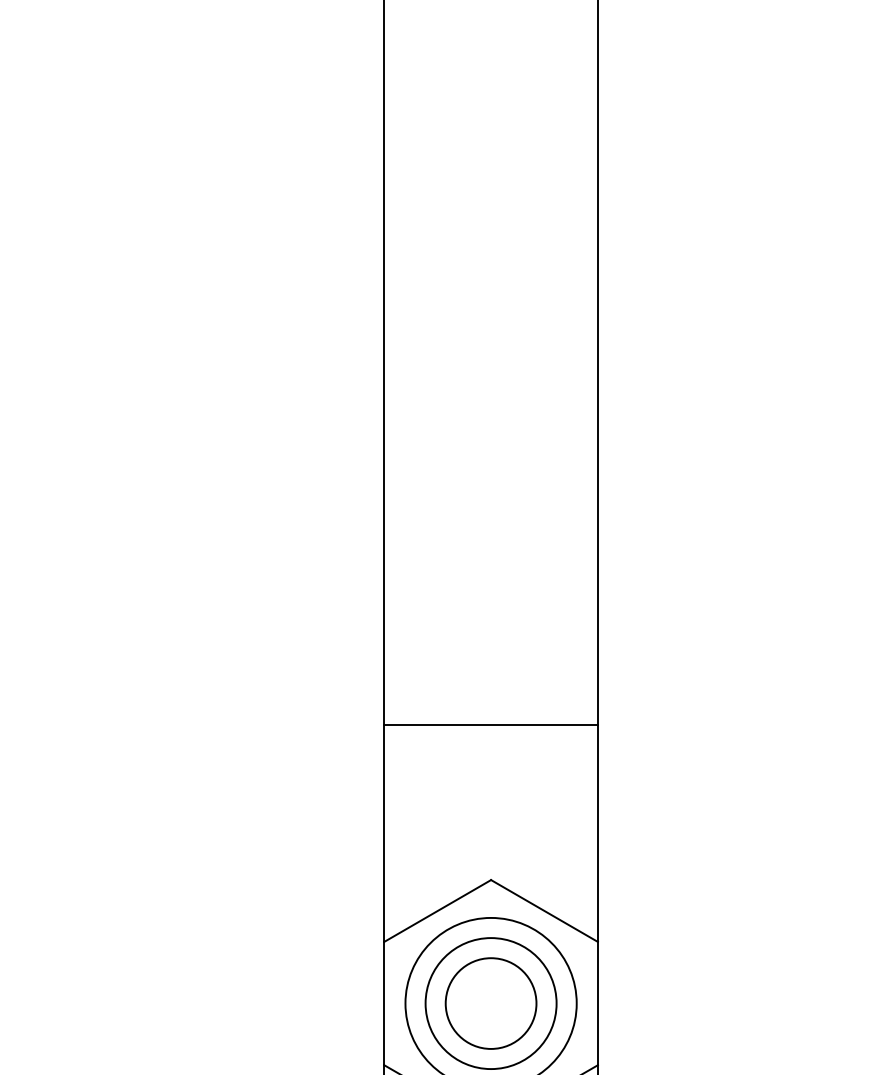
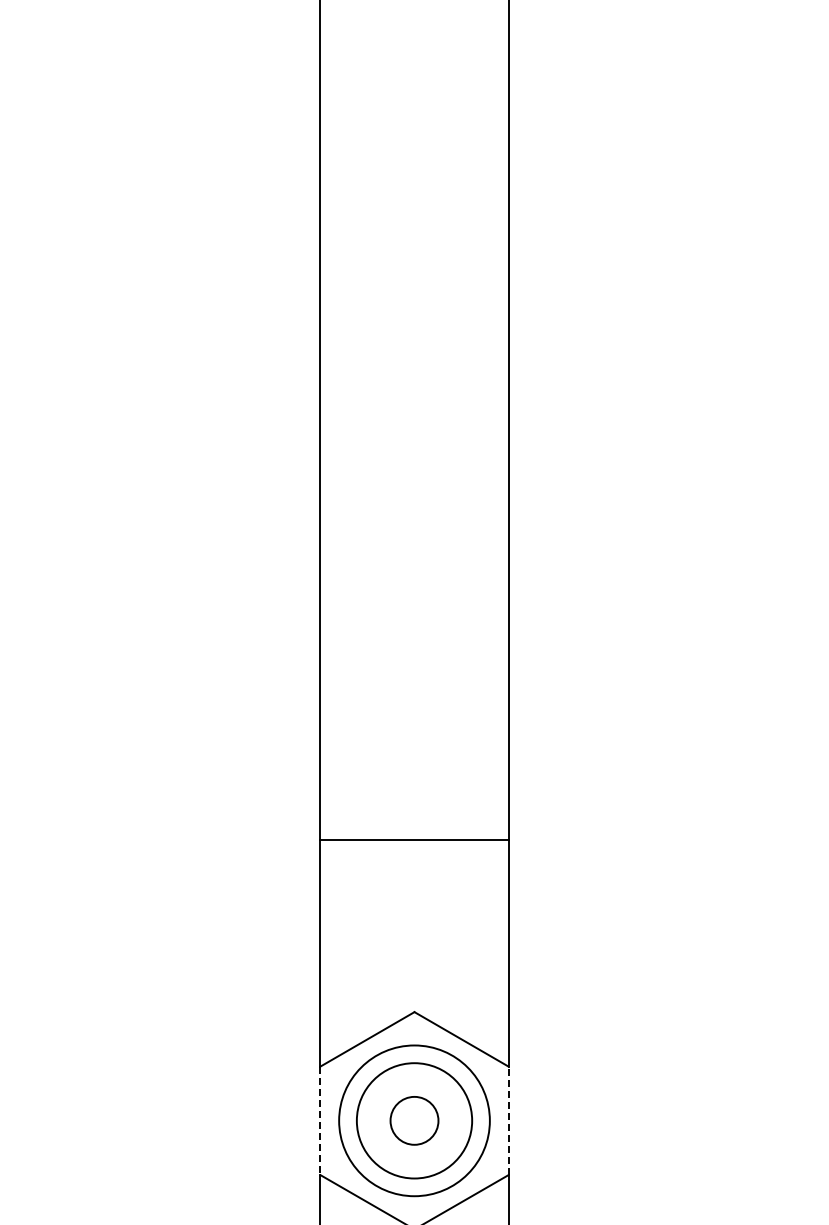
line: (491, 724) -> (414, 839), moved
circle: (491, 1003) -> (414, 1120), size x0.6
line: (597, 1003) -> (508, 1120), solid -> dashed
line: (384, 1004) -> (320, 1121), solid -> dashed

